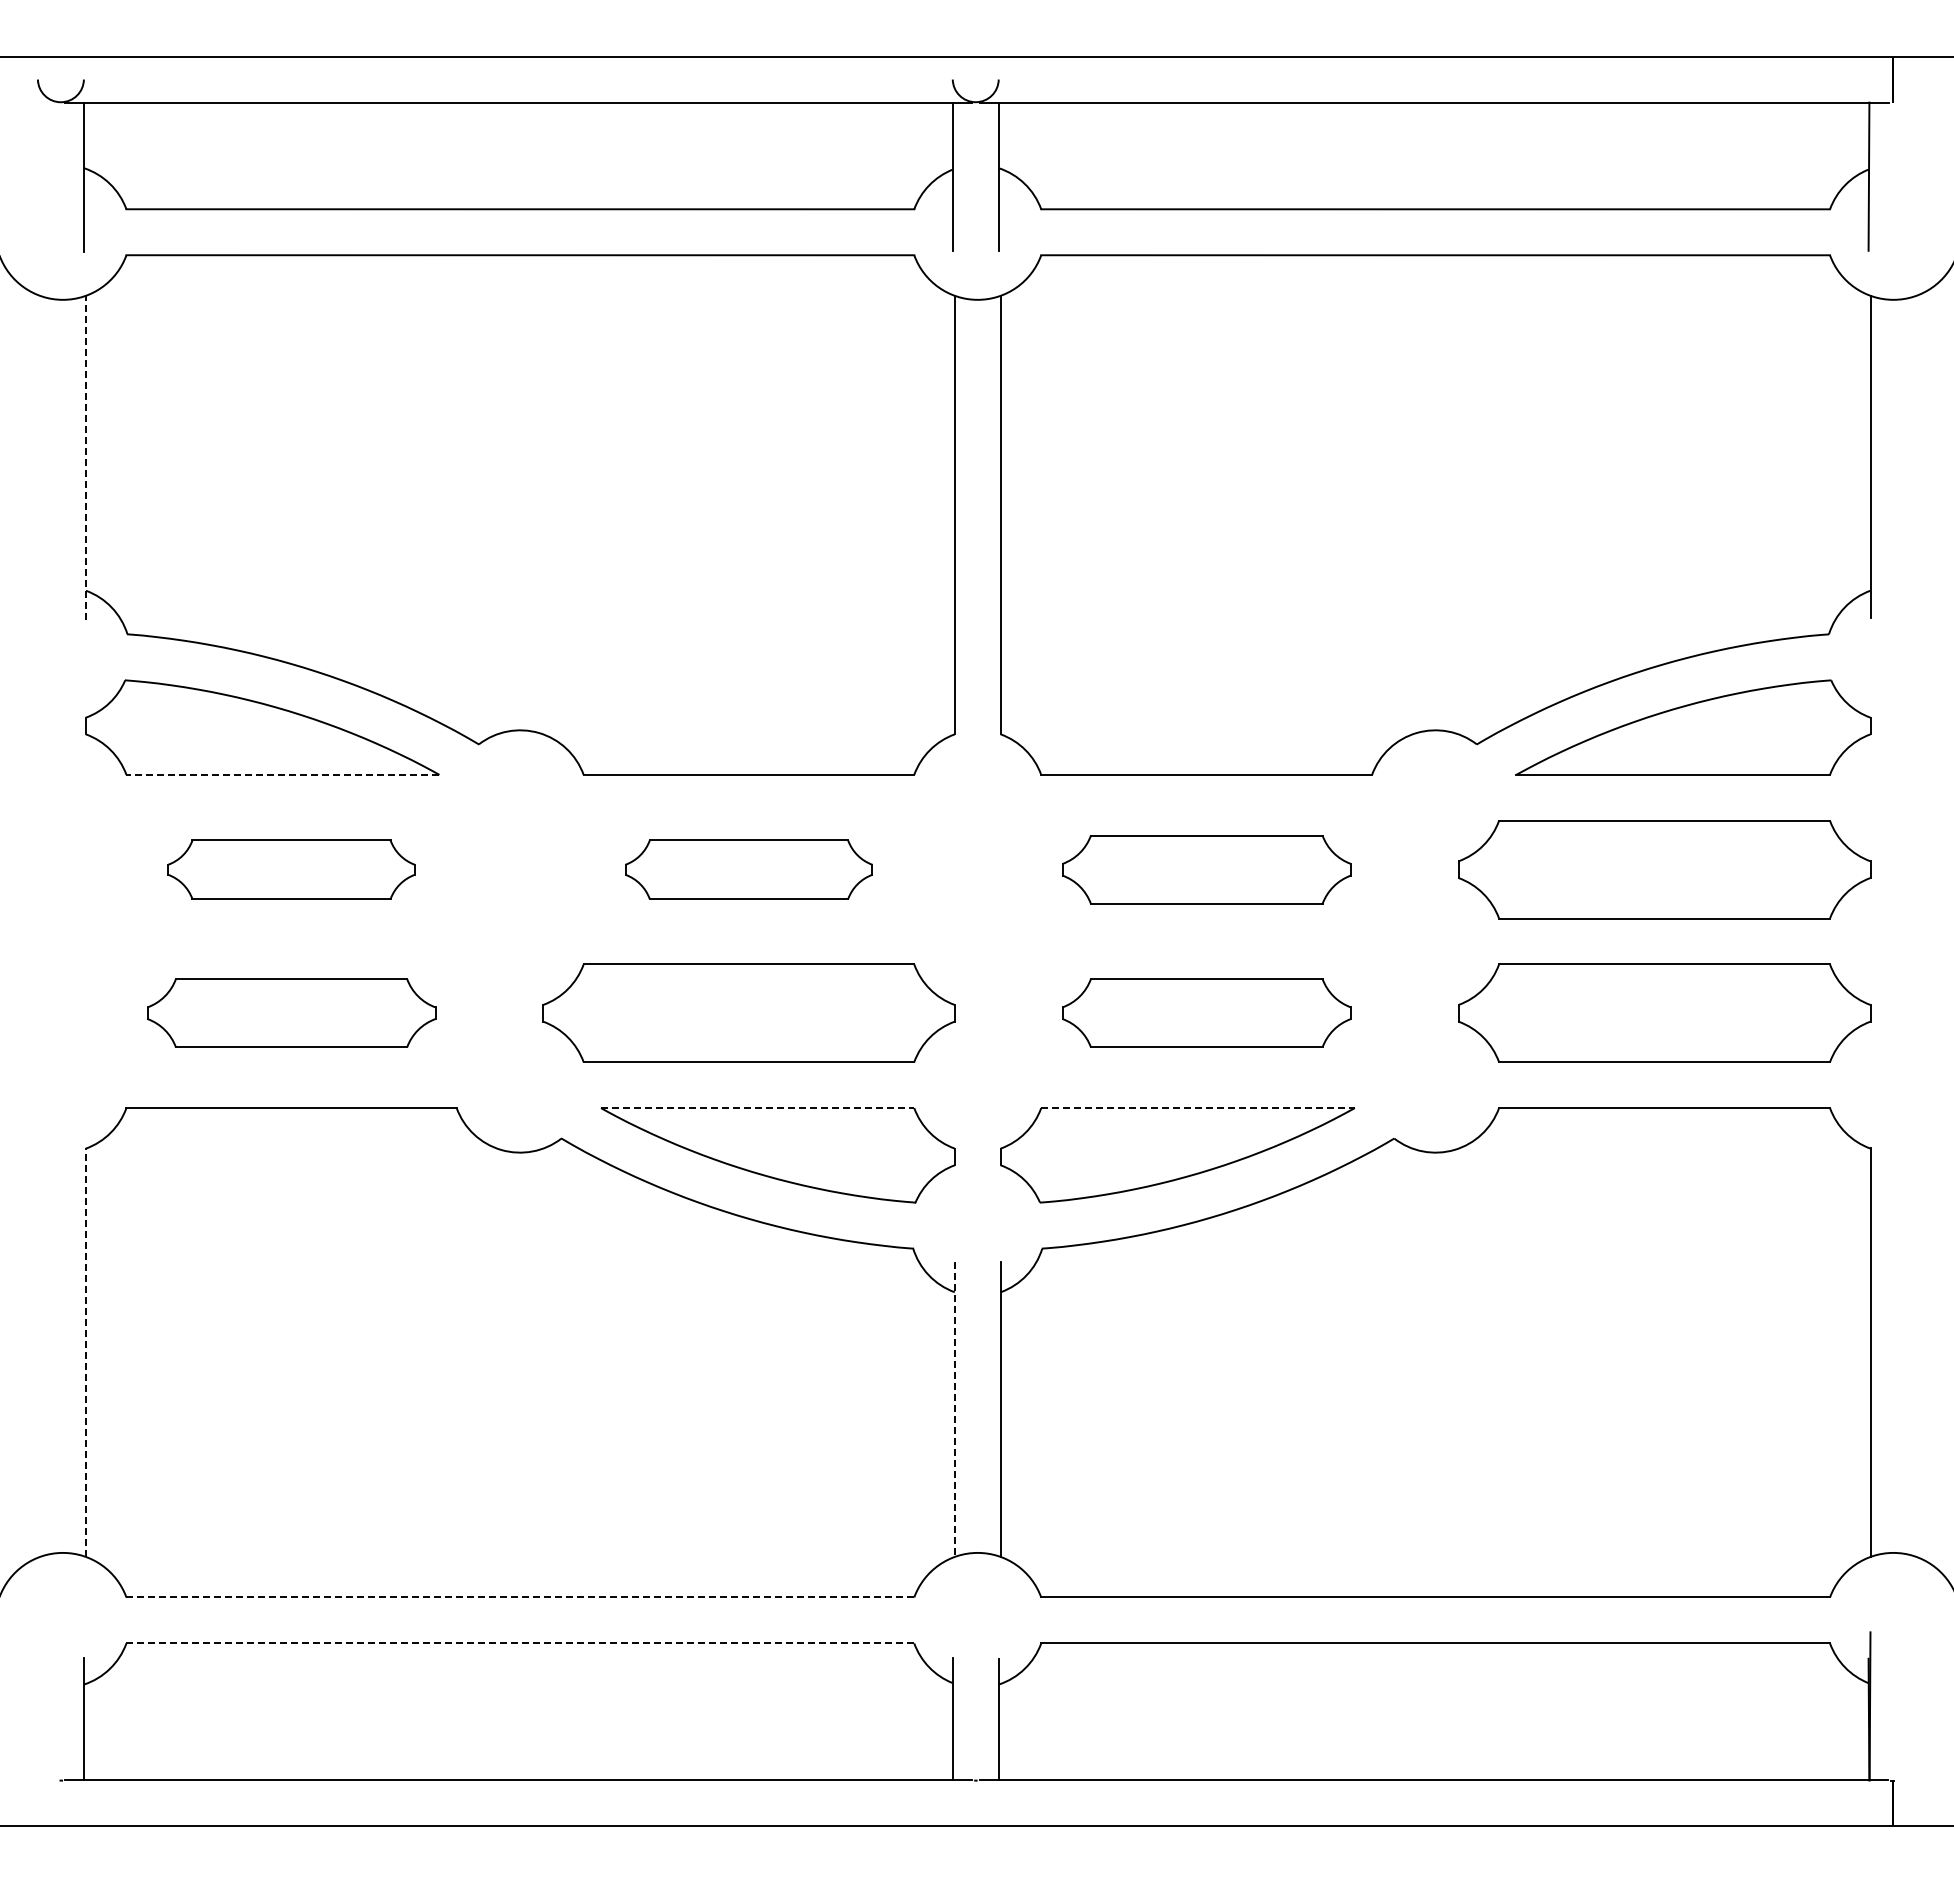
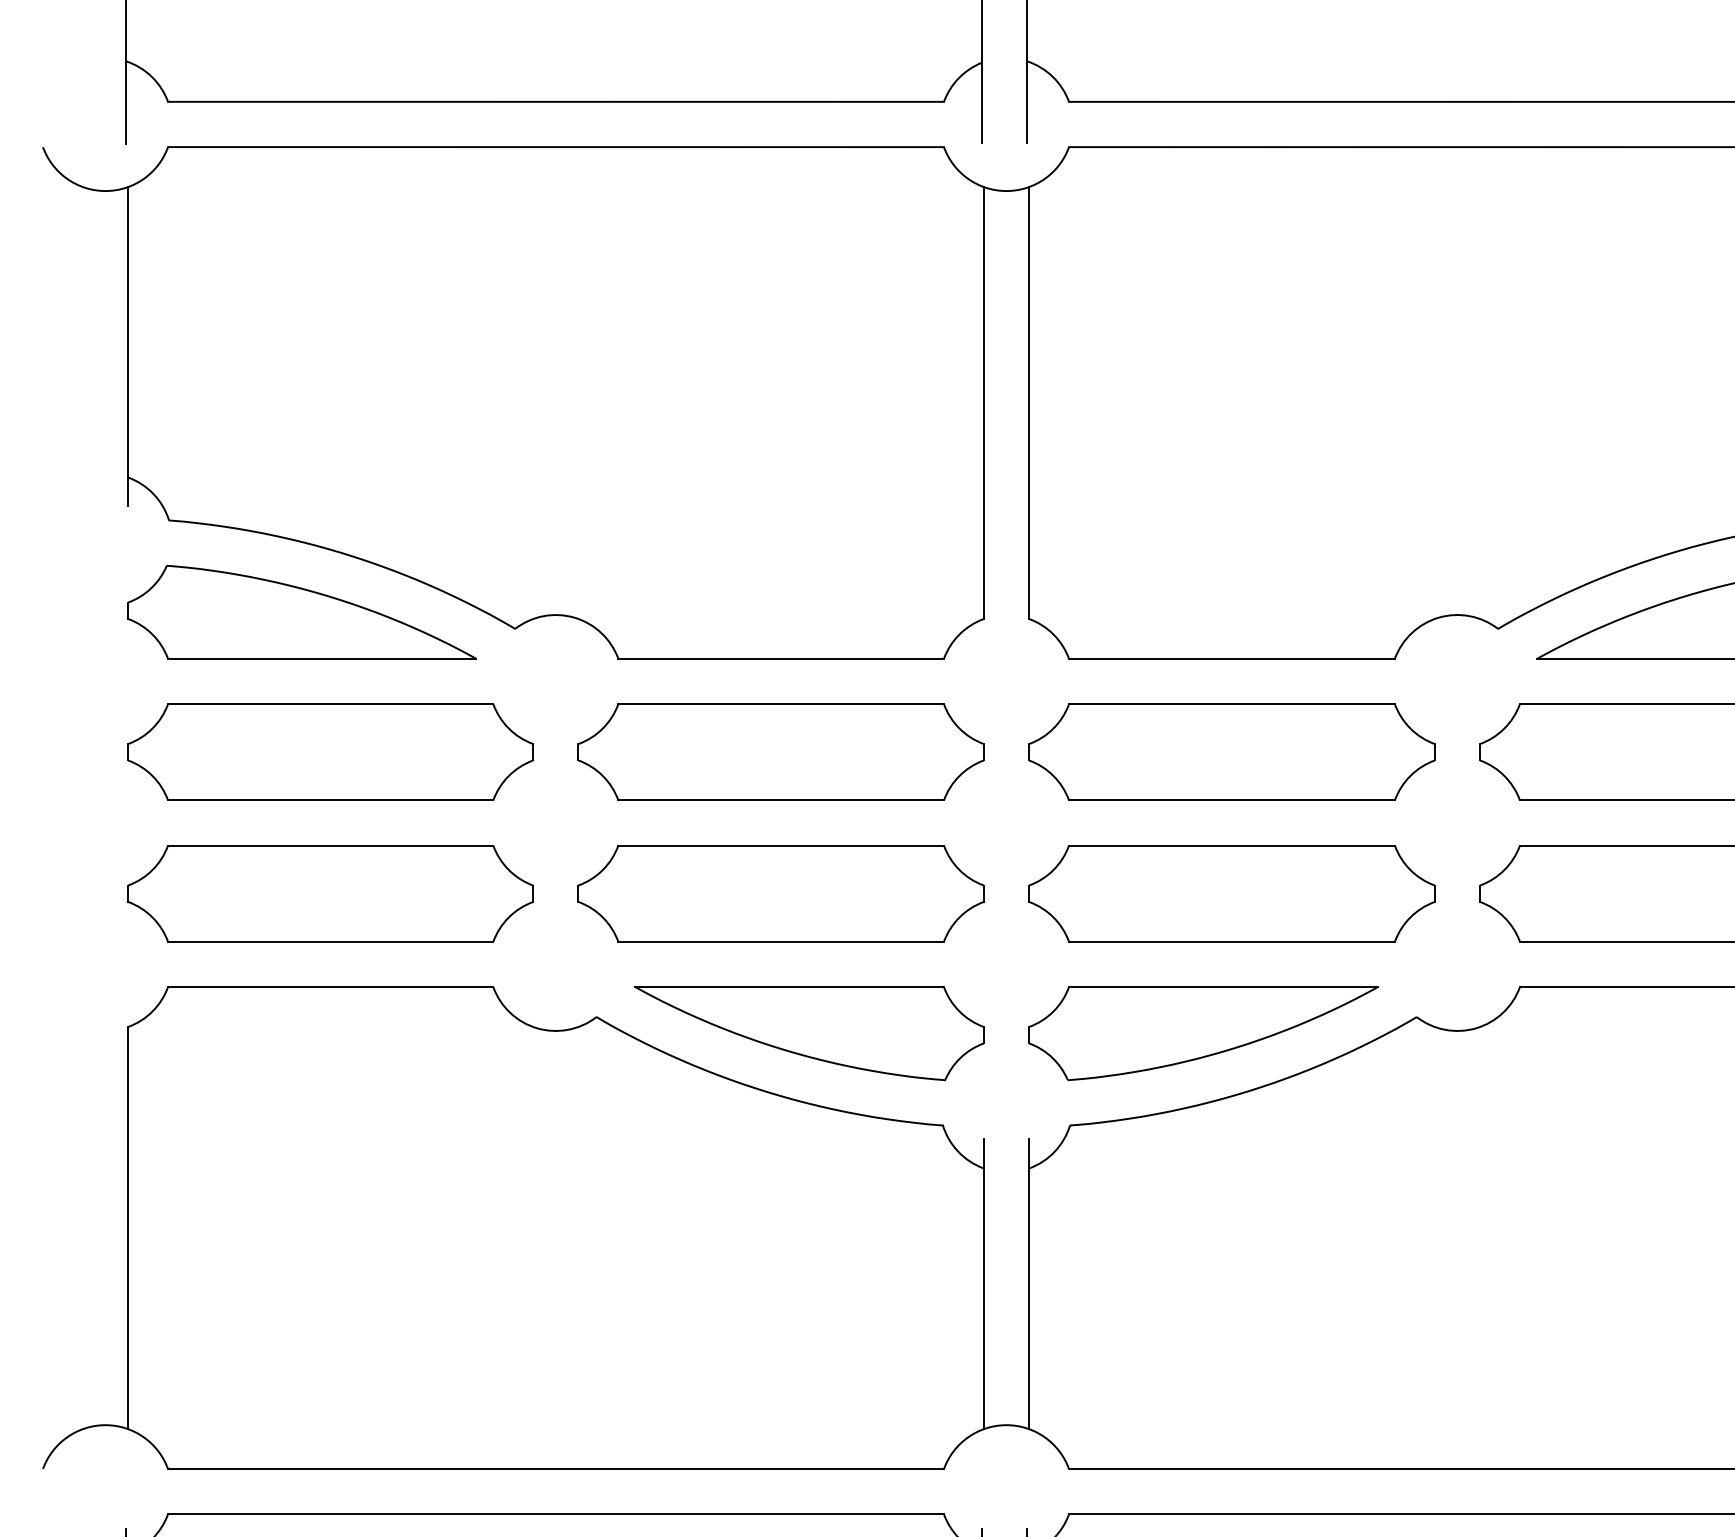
line: (85, 457) -> (127, 346), dashed -> solid
line: (282, 774) -> (321, 658), dashed -> solid
part: (291, 869) -> (330, 752), size x1.67
part: (748, 869) -> (780, 752), size x1.67
part: (1206, 869) -> (1231, 752), size x1.43
part: (291, 1012) -> (330, 892), size x1.43
part: (1206, 1012) -> (1231, 892), size x1.43
line: (757, 1108) -> (789, 987), dashed -> solid
line: (1198, 1108) -> (1223, 987), dashed -> solid
line: (85, 1352) -> (127, 1227), dashed -> solid
line: (954, 1410) -> (983, 1284), dashed -> solid
line: (520, 1597) -> (556, 1469), dashed -> solid
line: (520, 1643) -> (556, 1514), dashed -> solid

